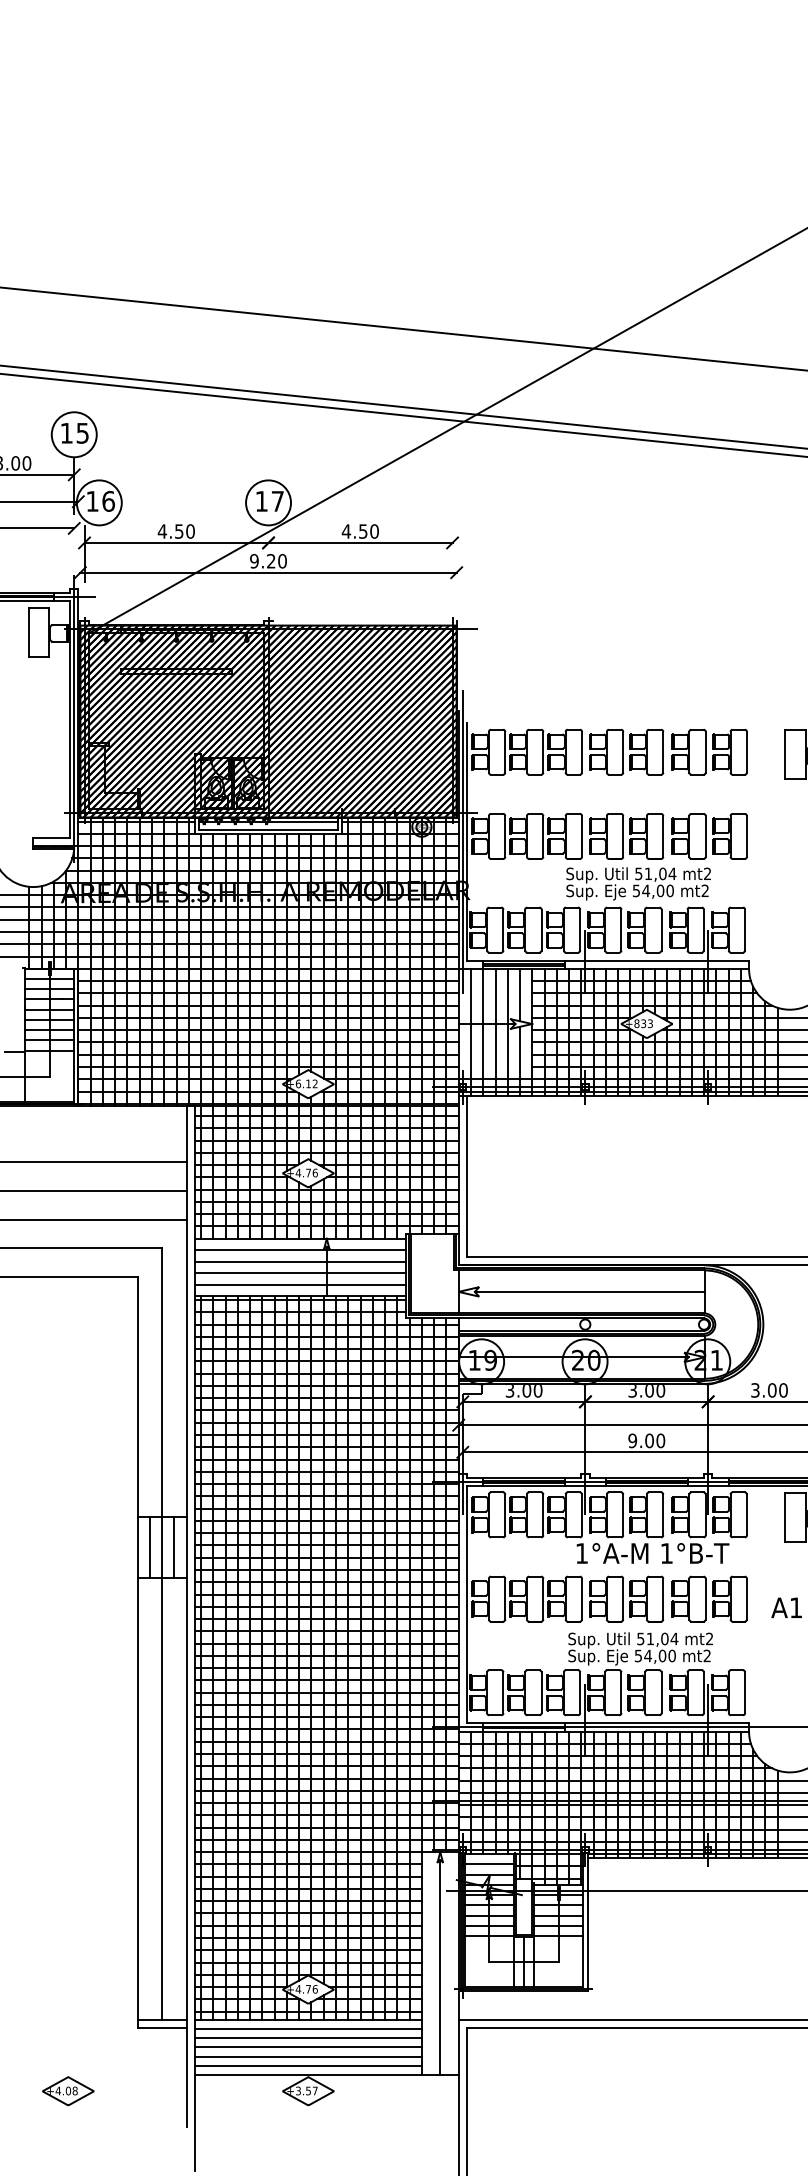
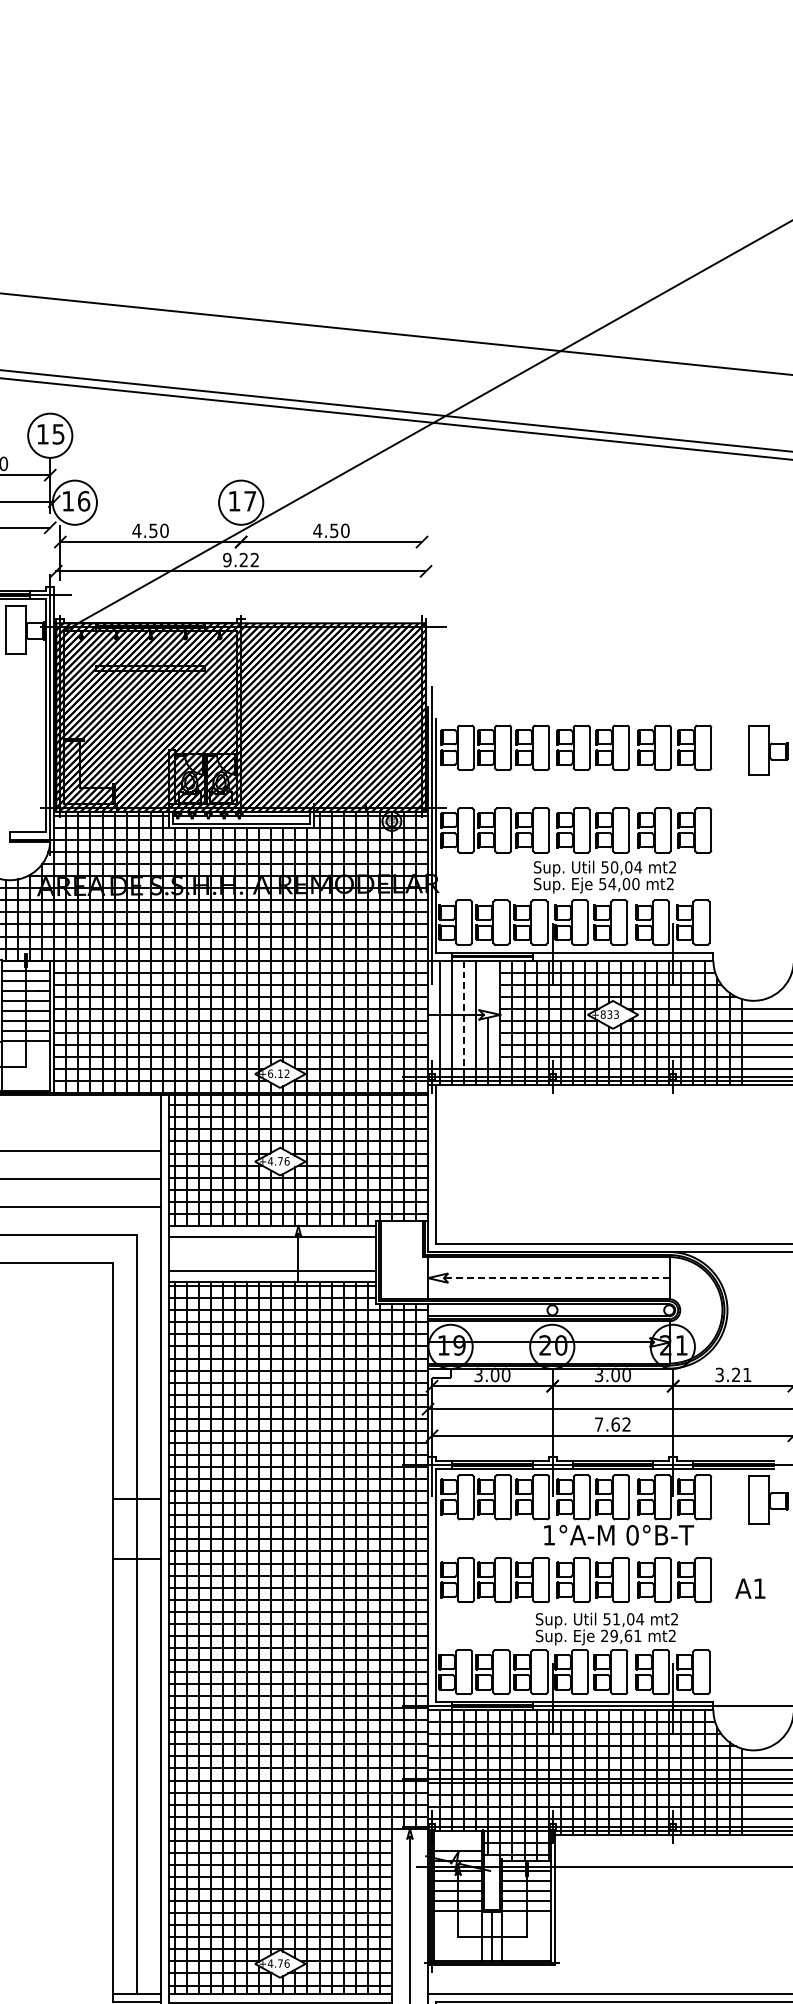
text: (282, 561) -> (254, 560), 9.20 -> 9.22
text: (648, 873) -> (614, 866), 51,04 -> 50,04
line: (520, 994) -> (488, 985), removed
line: (495, 1024) -> (464, 1015), solid -> dashed
line: (299, 1261) -> (271, 1248), removed
line: (299, 1273) -> (271, 1260), removed
line: (589, 1291) -> (556, 1277), solid -> dashed
text: (777, 1390) -> (741, 1375), 3.00 -> 3.21
text: (646, 1440) -> (612, 1424), 9.00 -> 7.62
line: (149, 1547) -> (124, 1529), removed
line: (174, 1547) -> (148, 1529), removed
text: (666, 1553) -> (632, 1535), 1°B-T -> 0°B-T
text: (654, 1655) -> (620, 1635), 54,00 -> 29,61
line: (488, 1864) -> (457, 1840), removed

